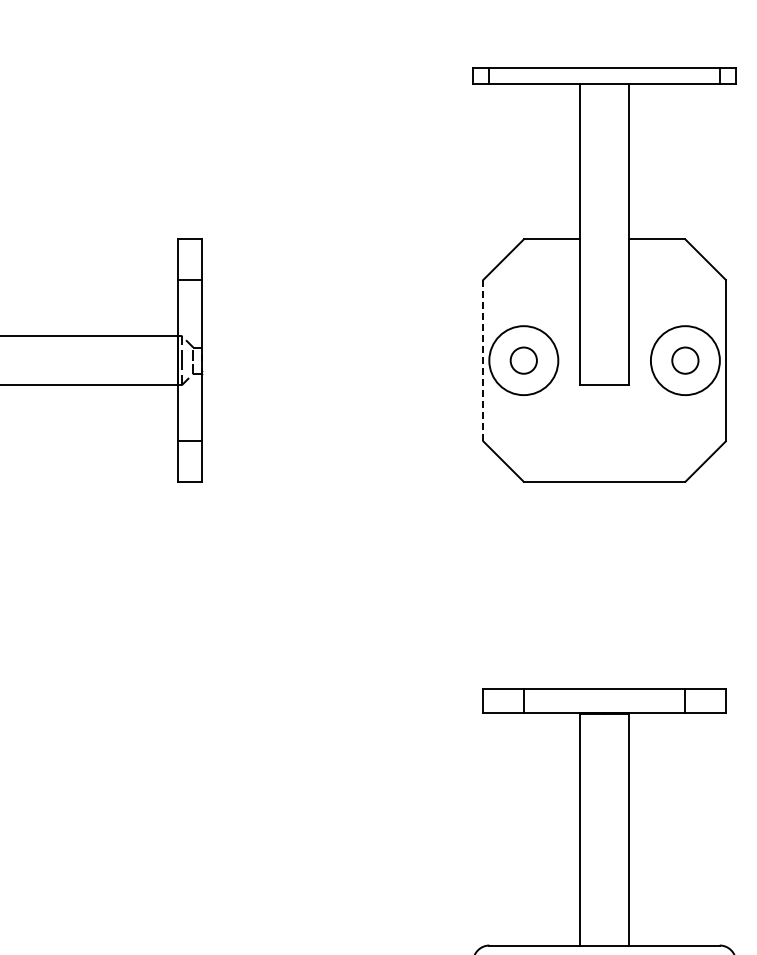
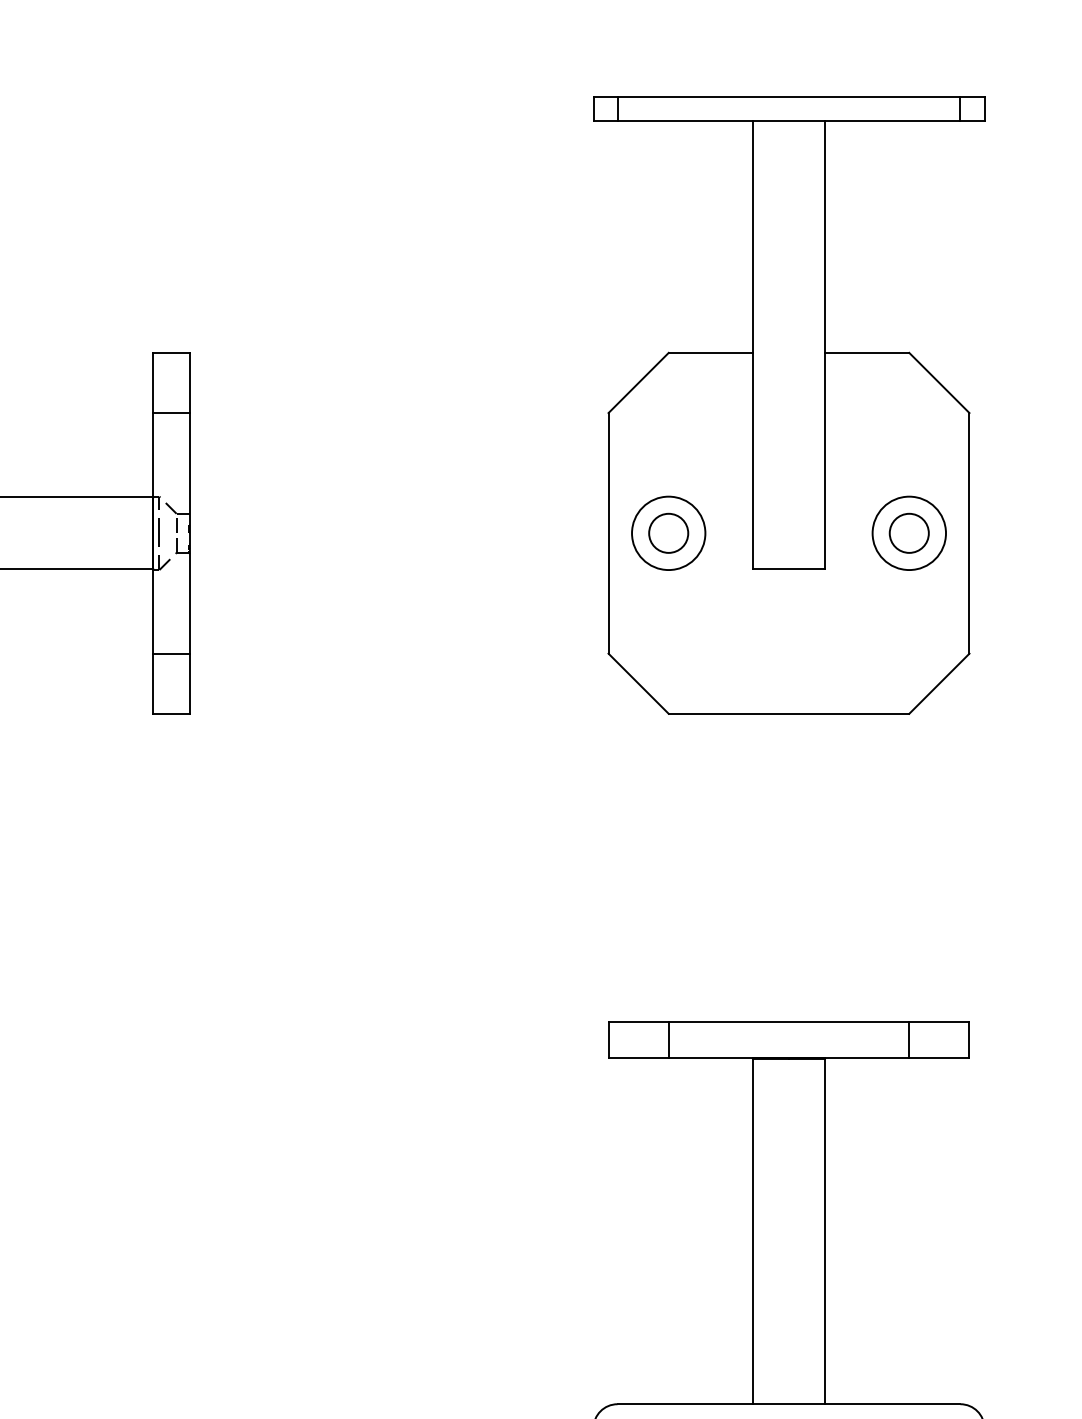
line: (483, 360) -> (608, 533), dashed -> solid
circle: (523, 360) -> (668, 533), size x0.71
circle: (685, 360) -> (909, 533), size x0.71

